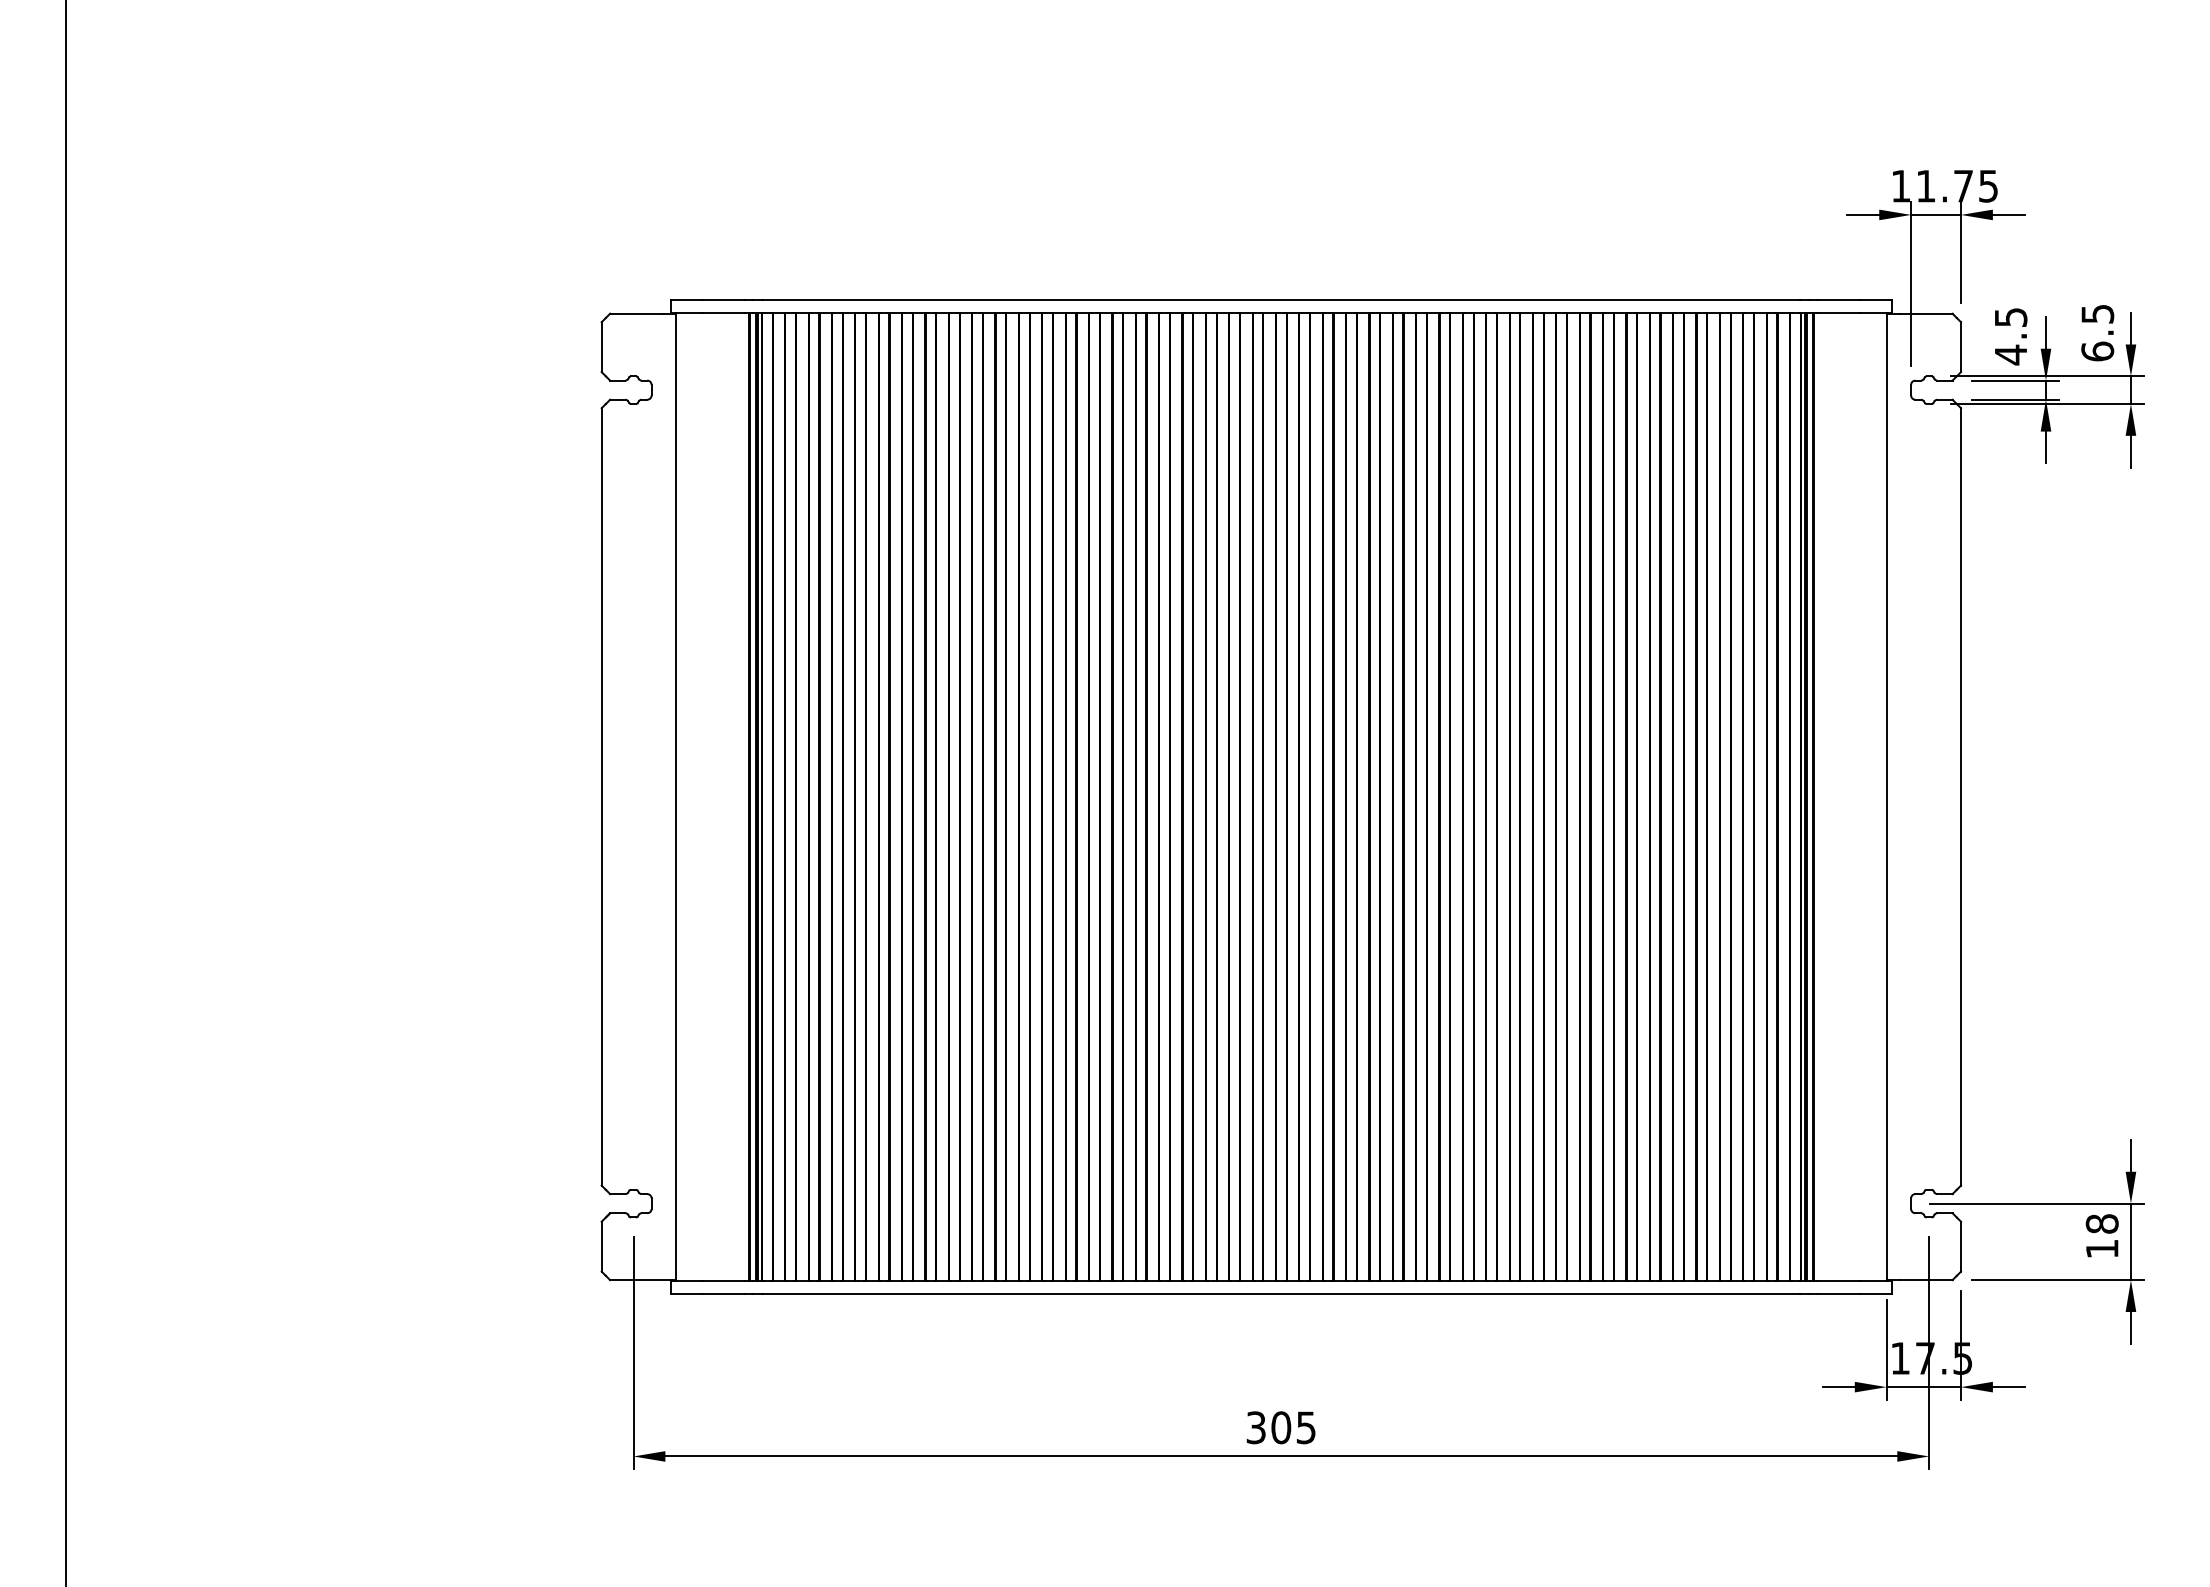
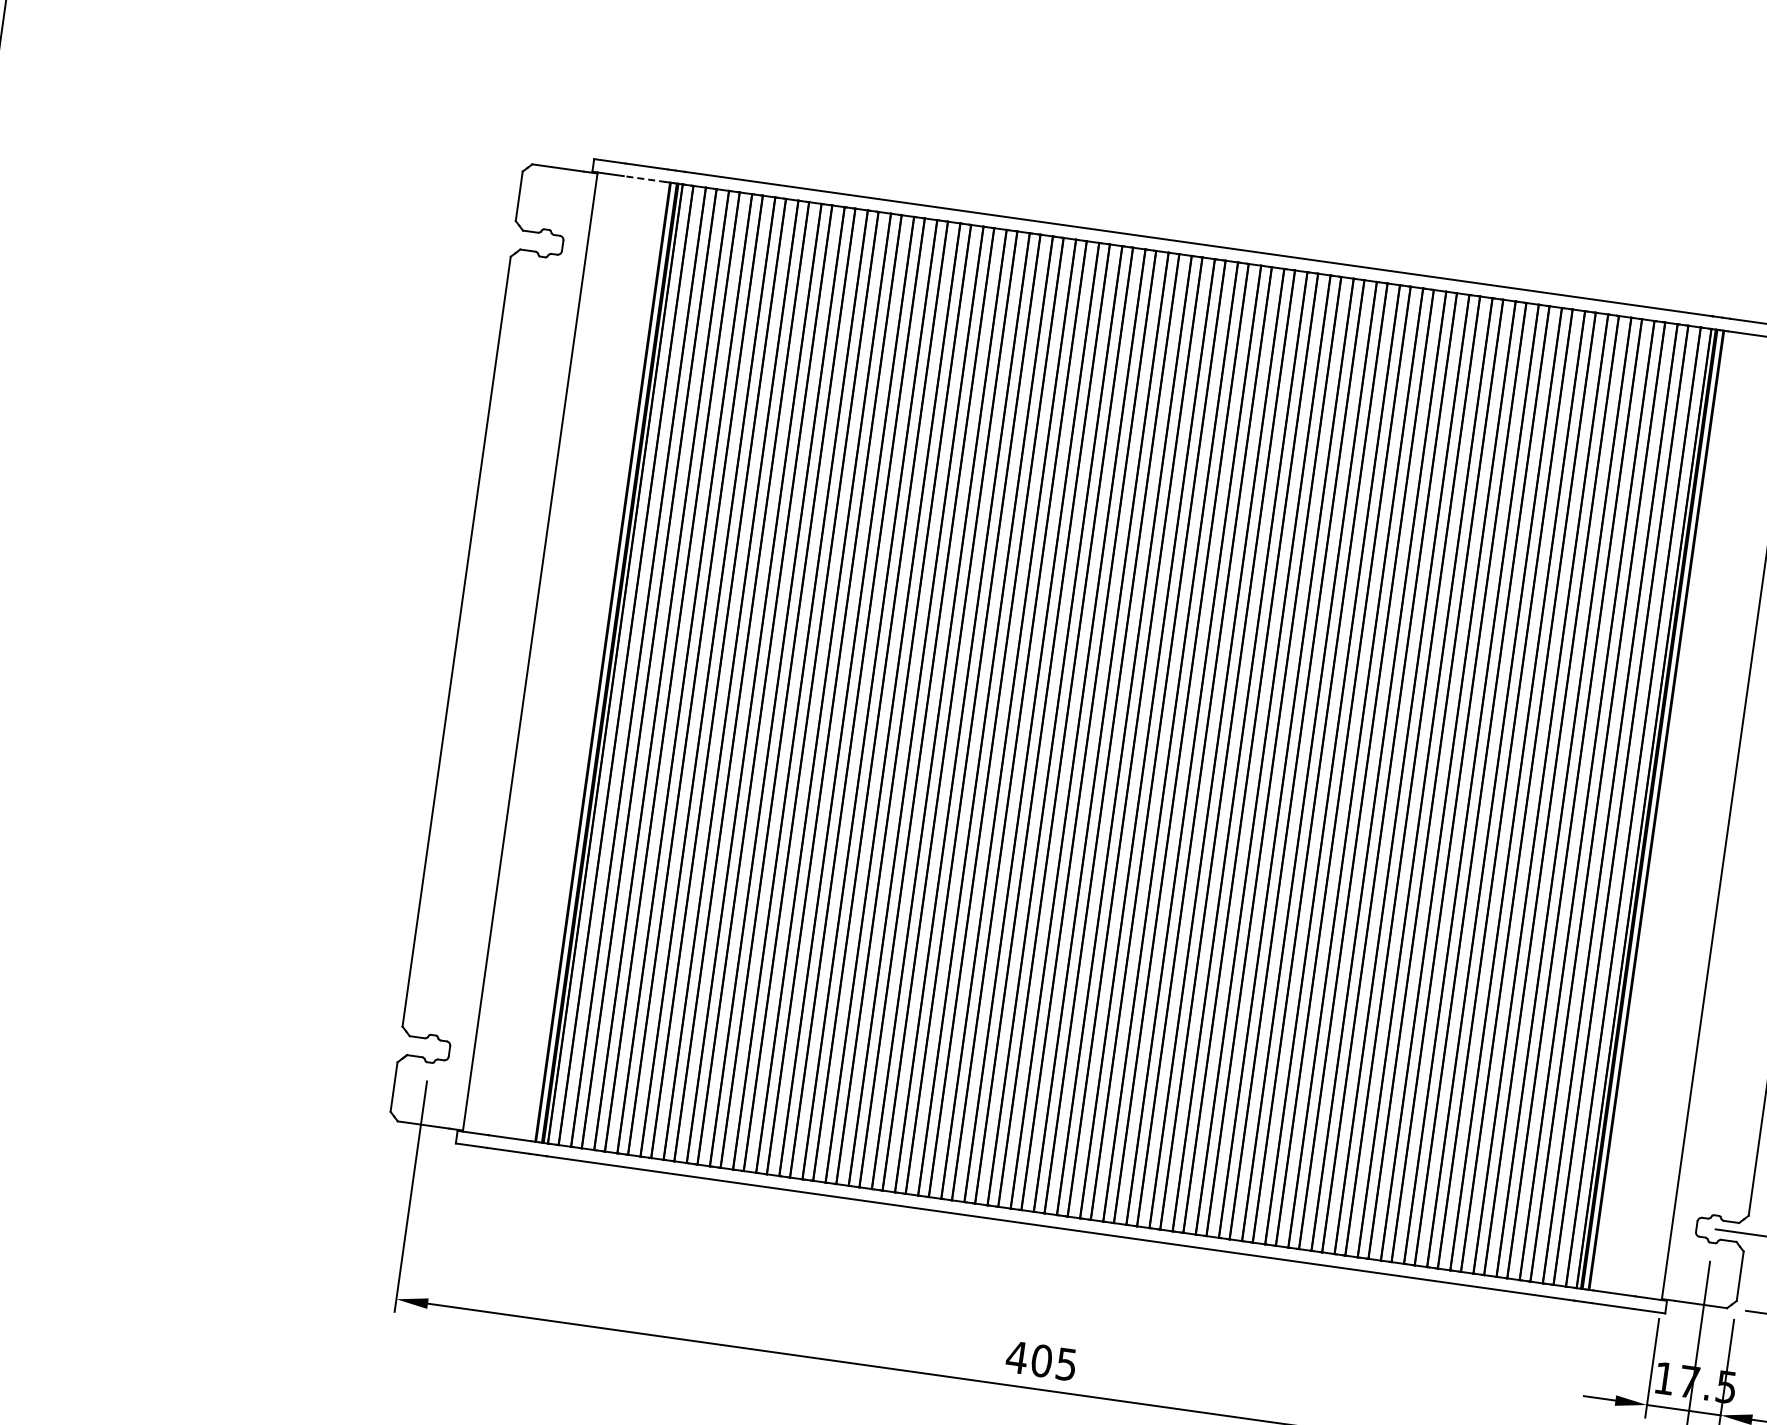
line: (723, 312) -> (644, 178), solid -> dashed
text: (1255, 1427) -> (1016, 1357), 305 -> 405

